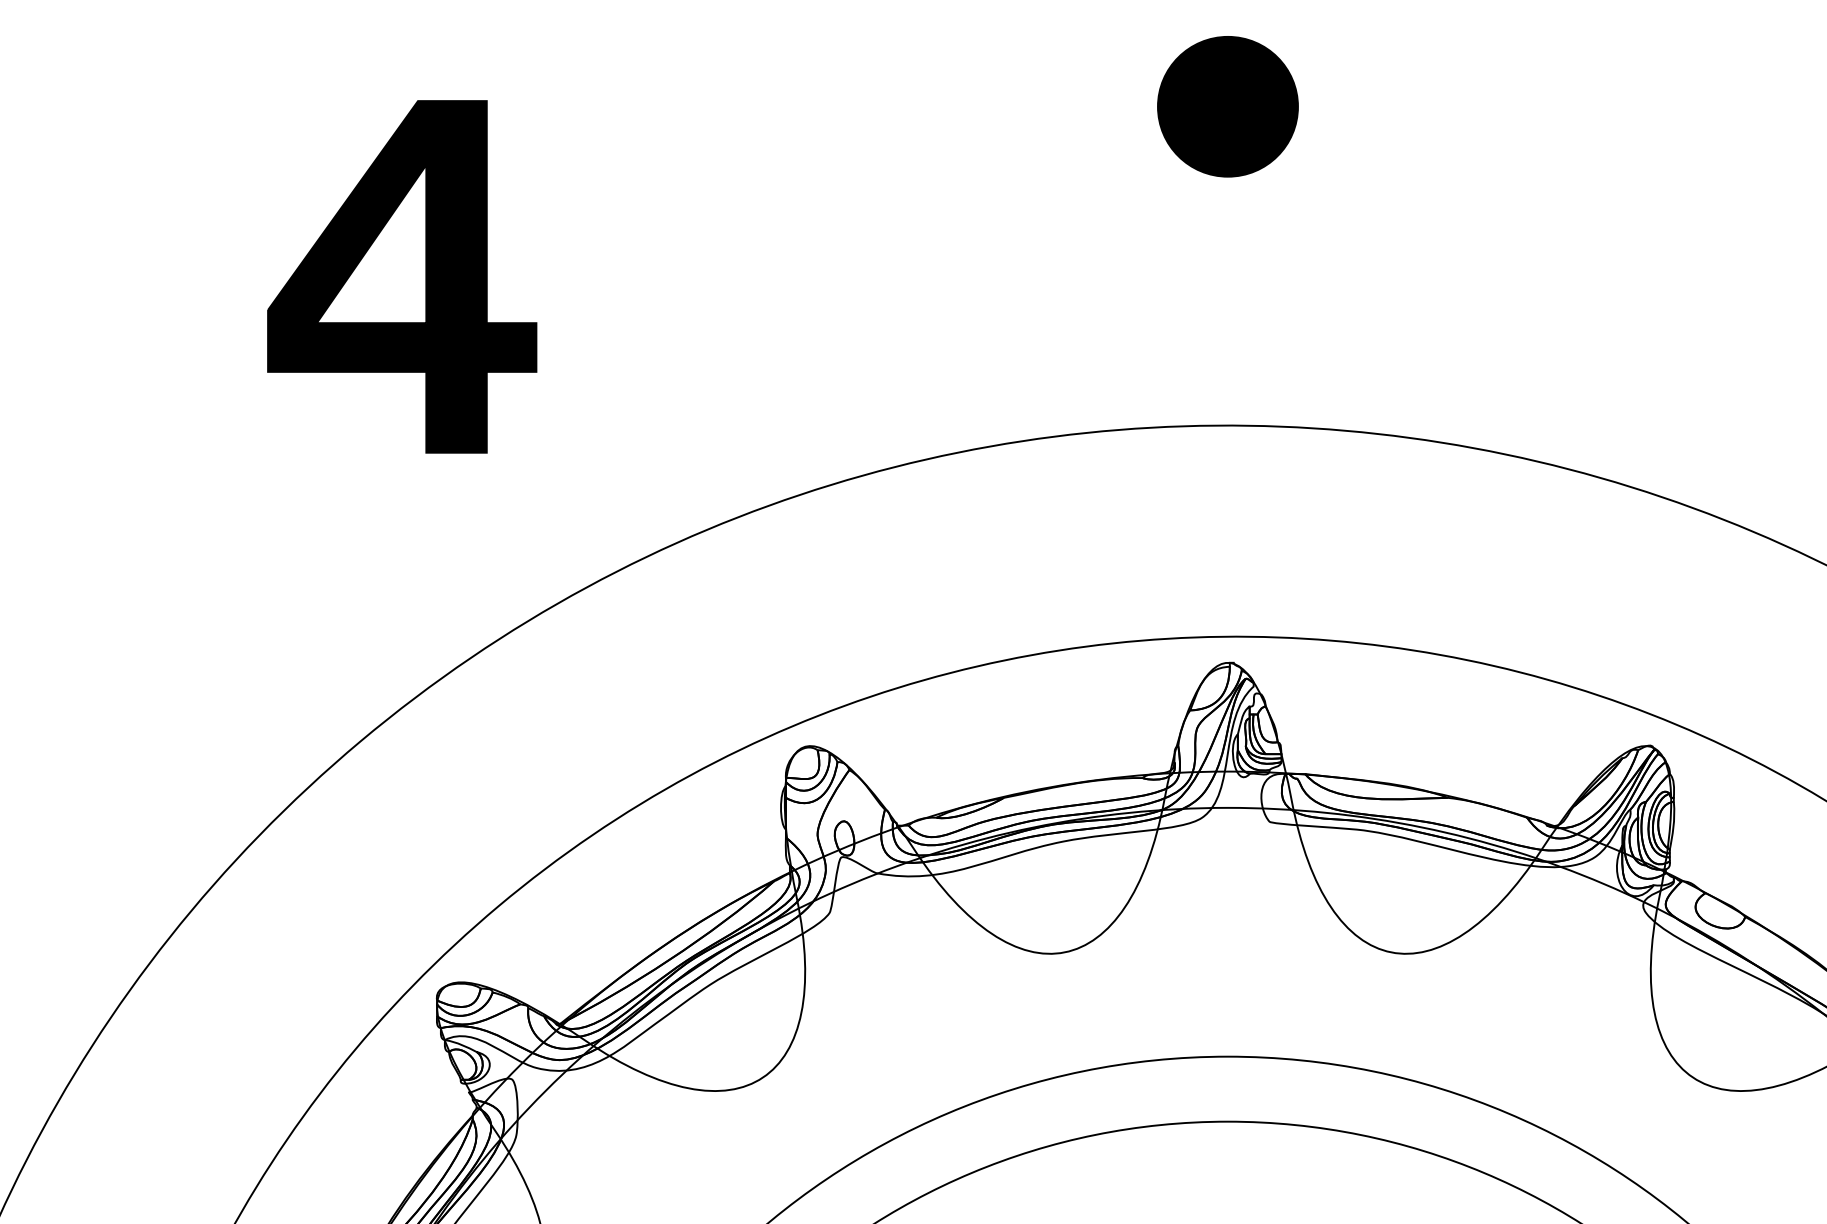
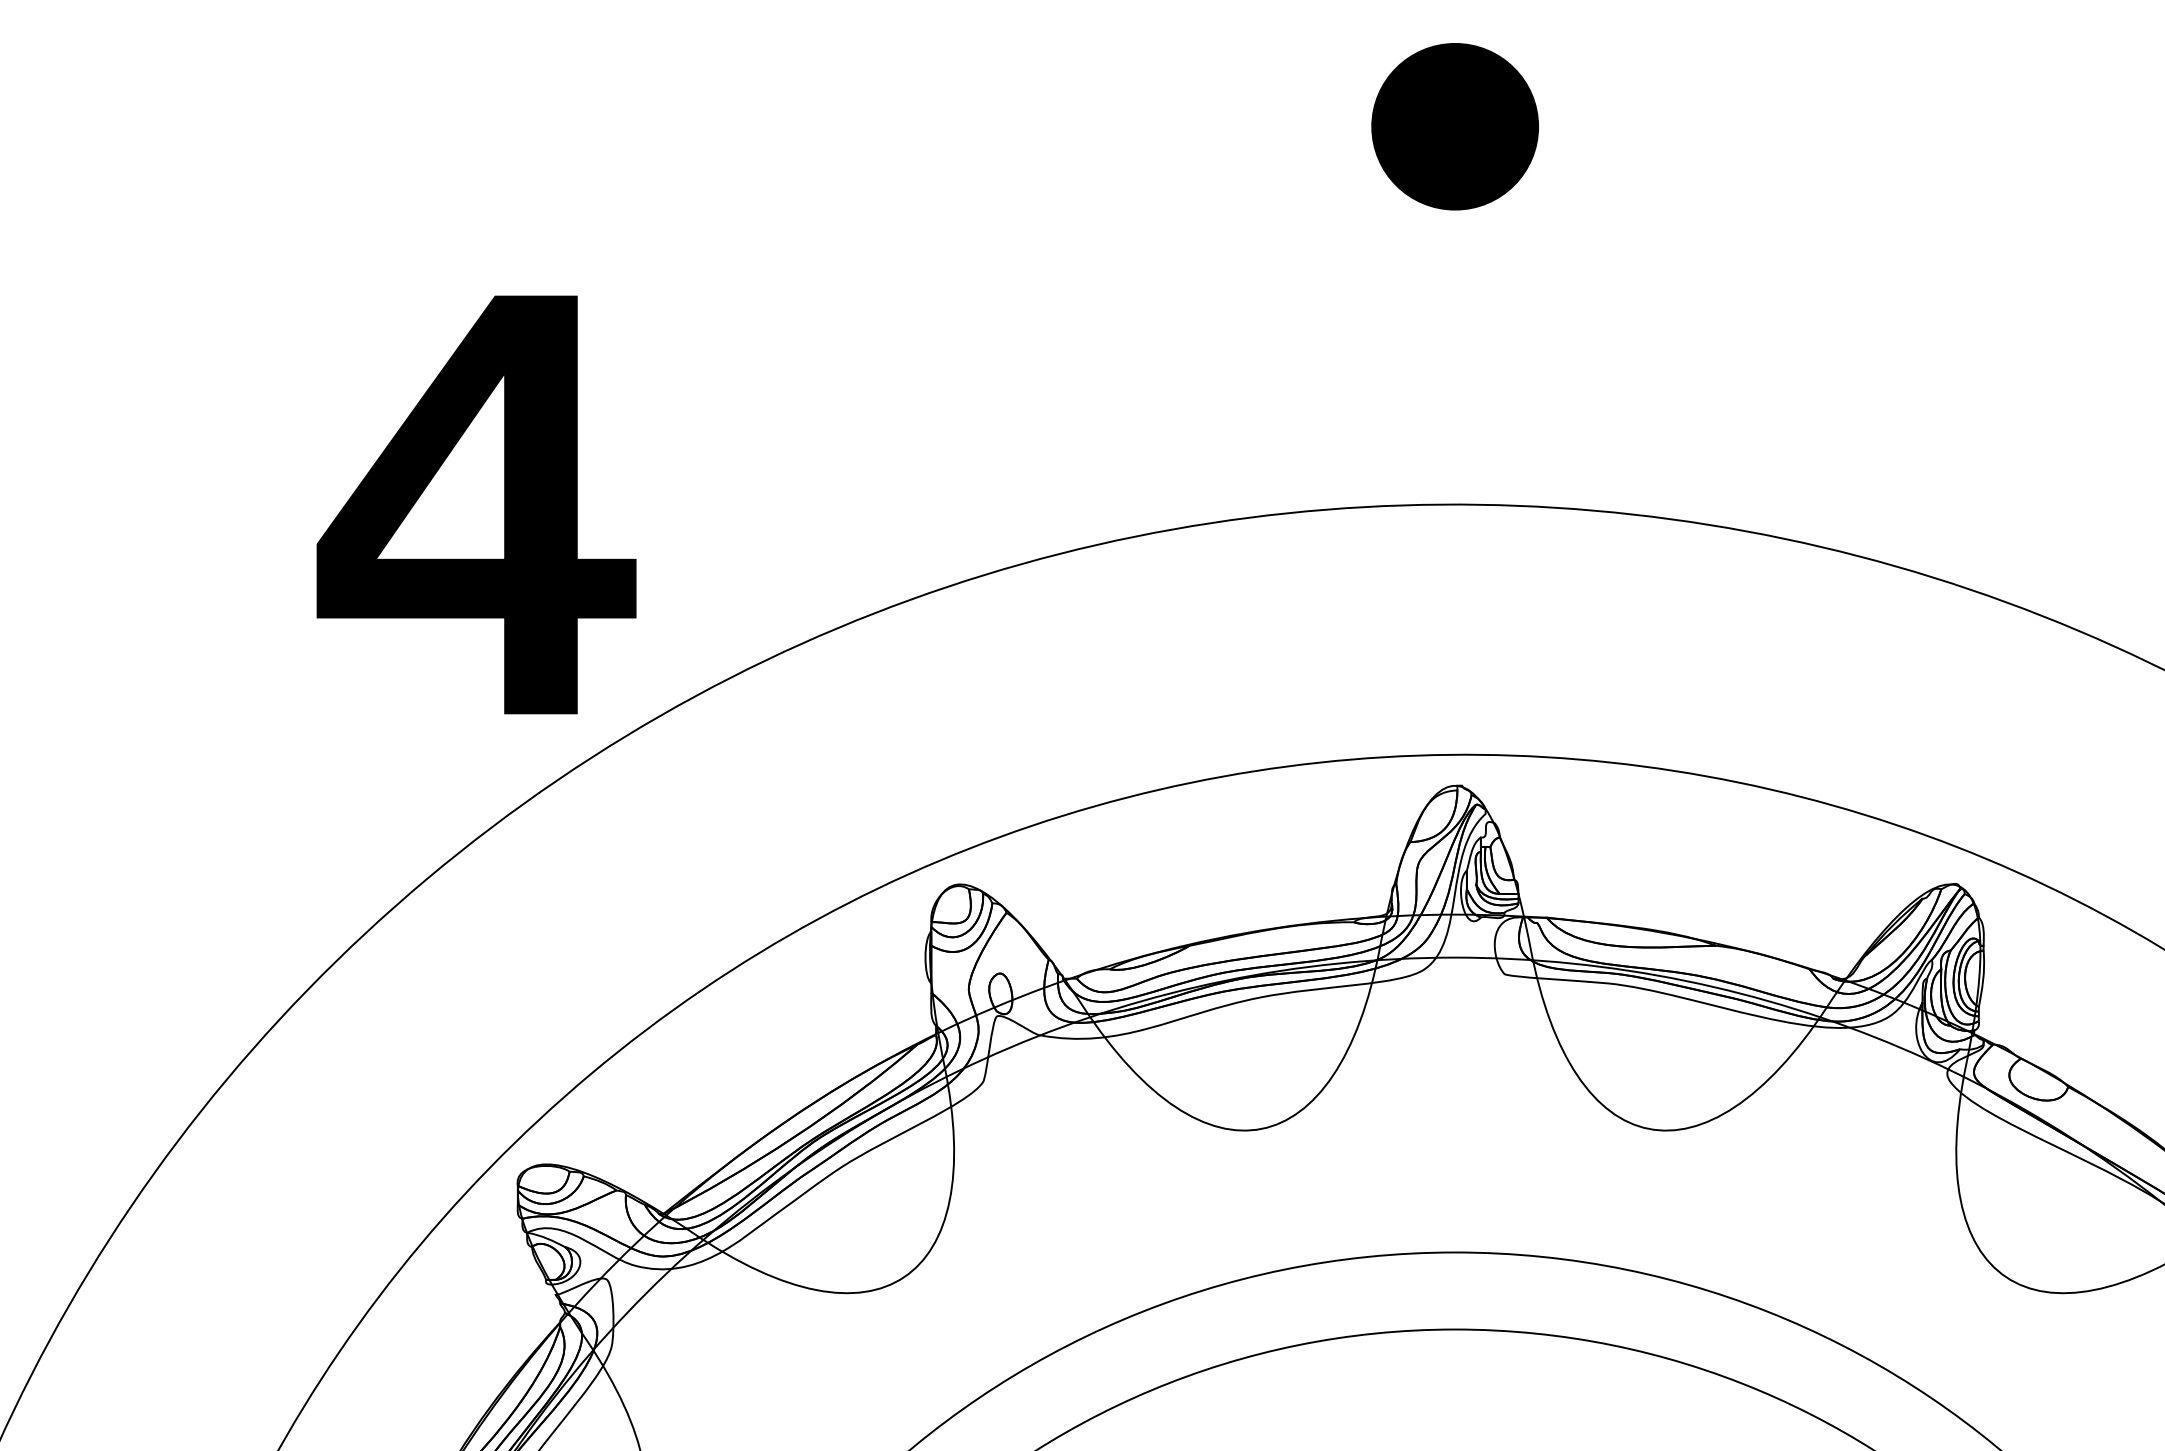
part: (402, 276) -> (476, 504), moved

